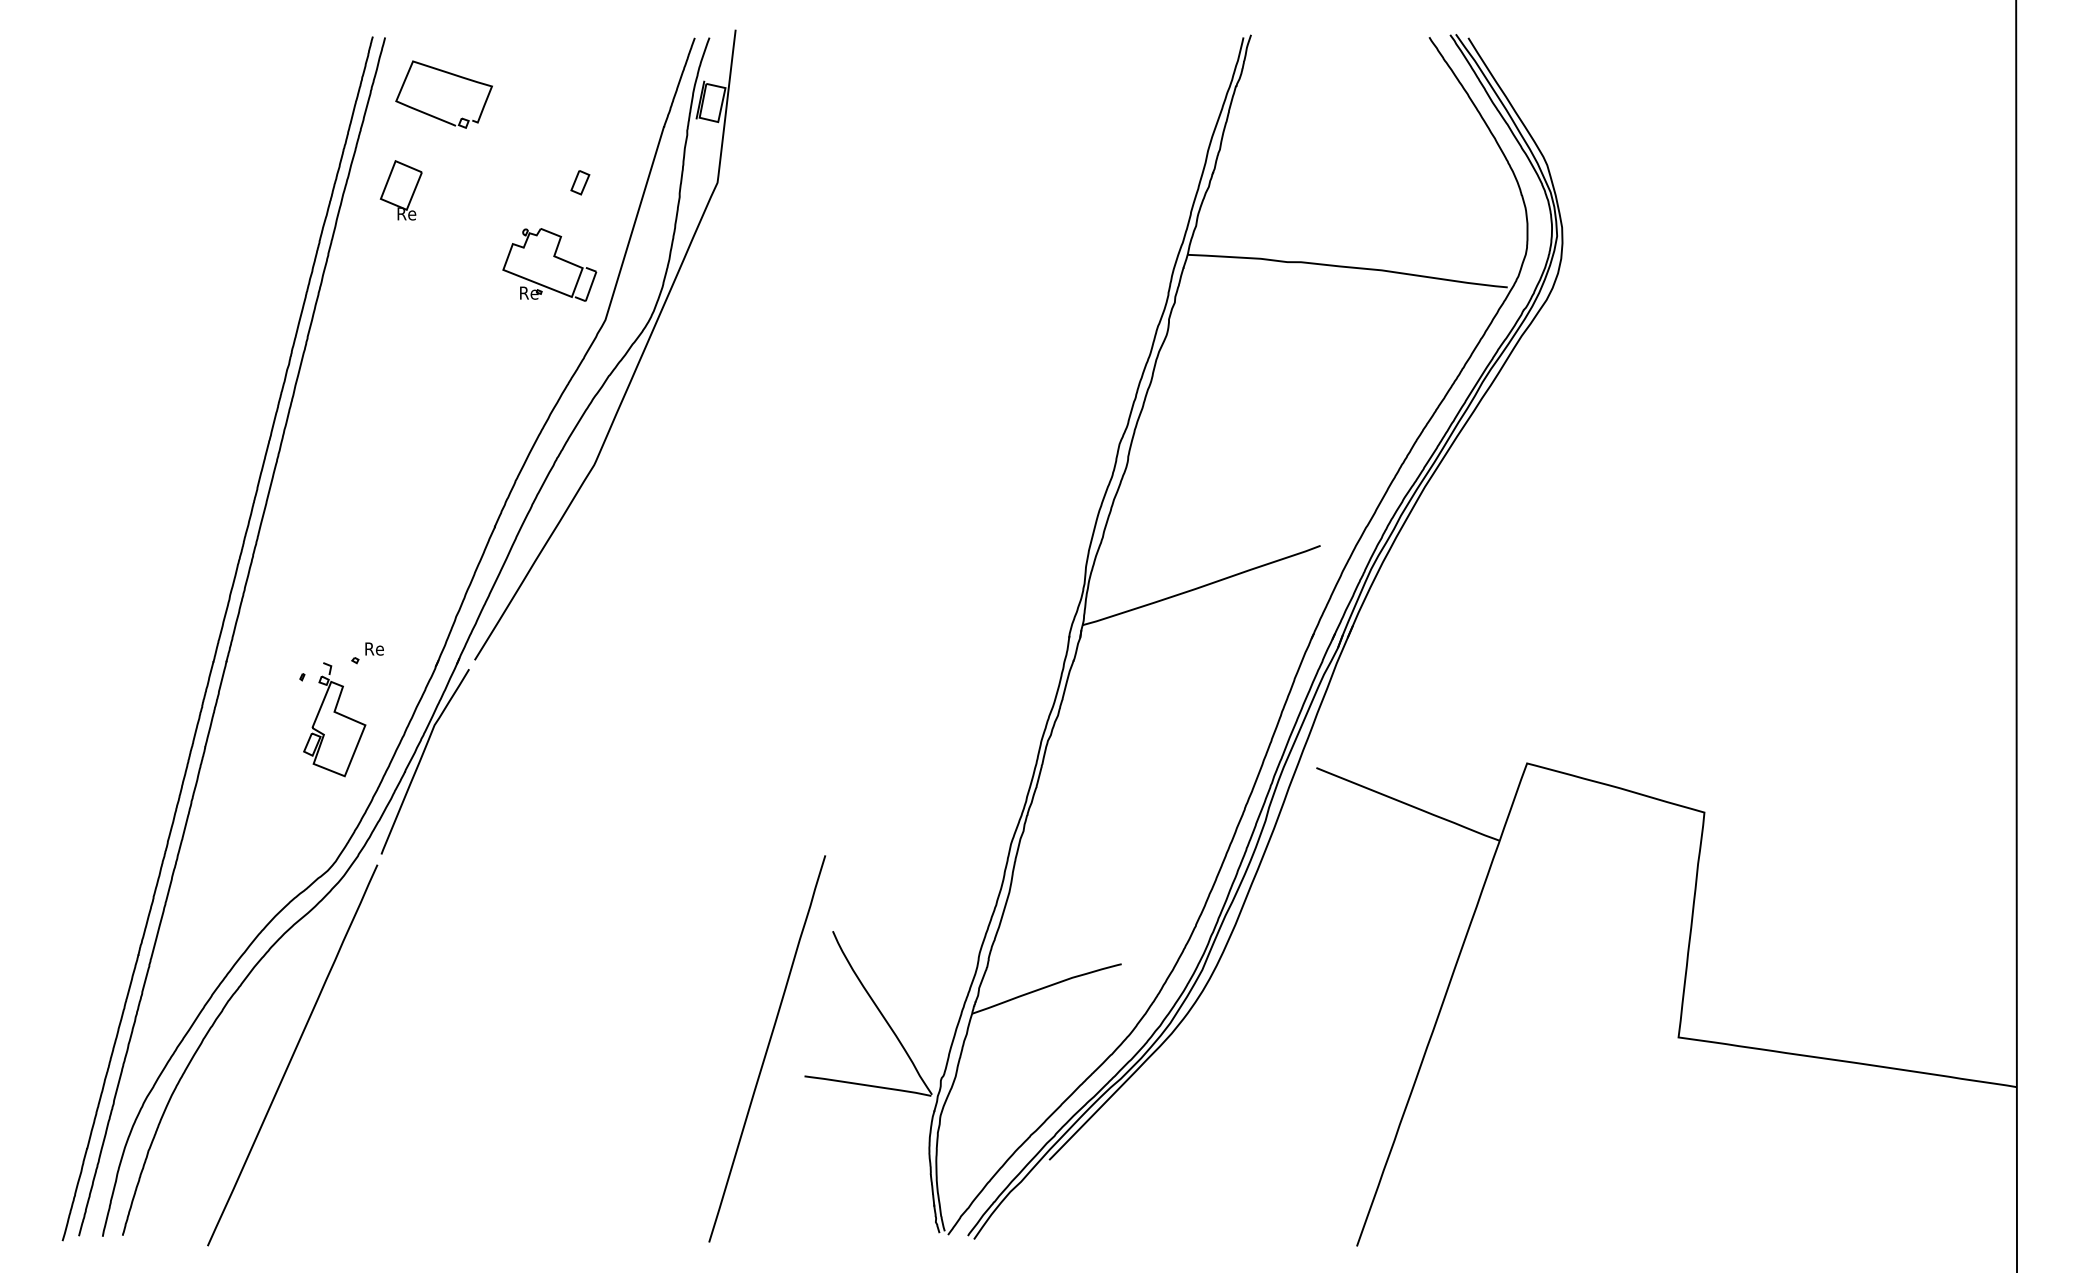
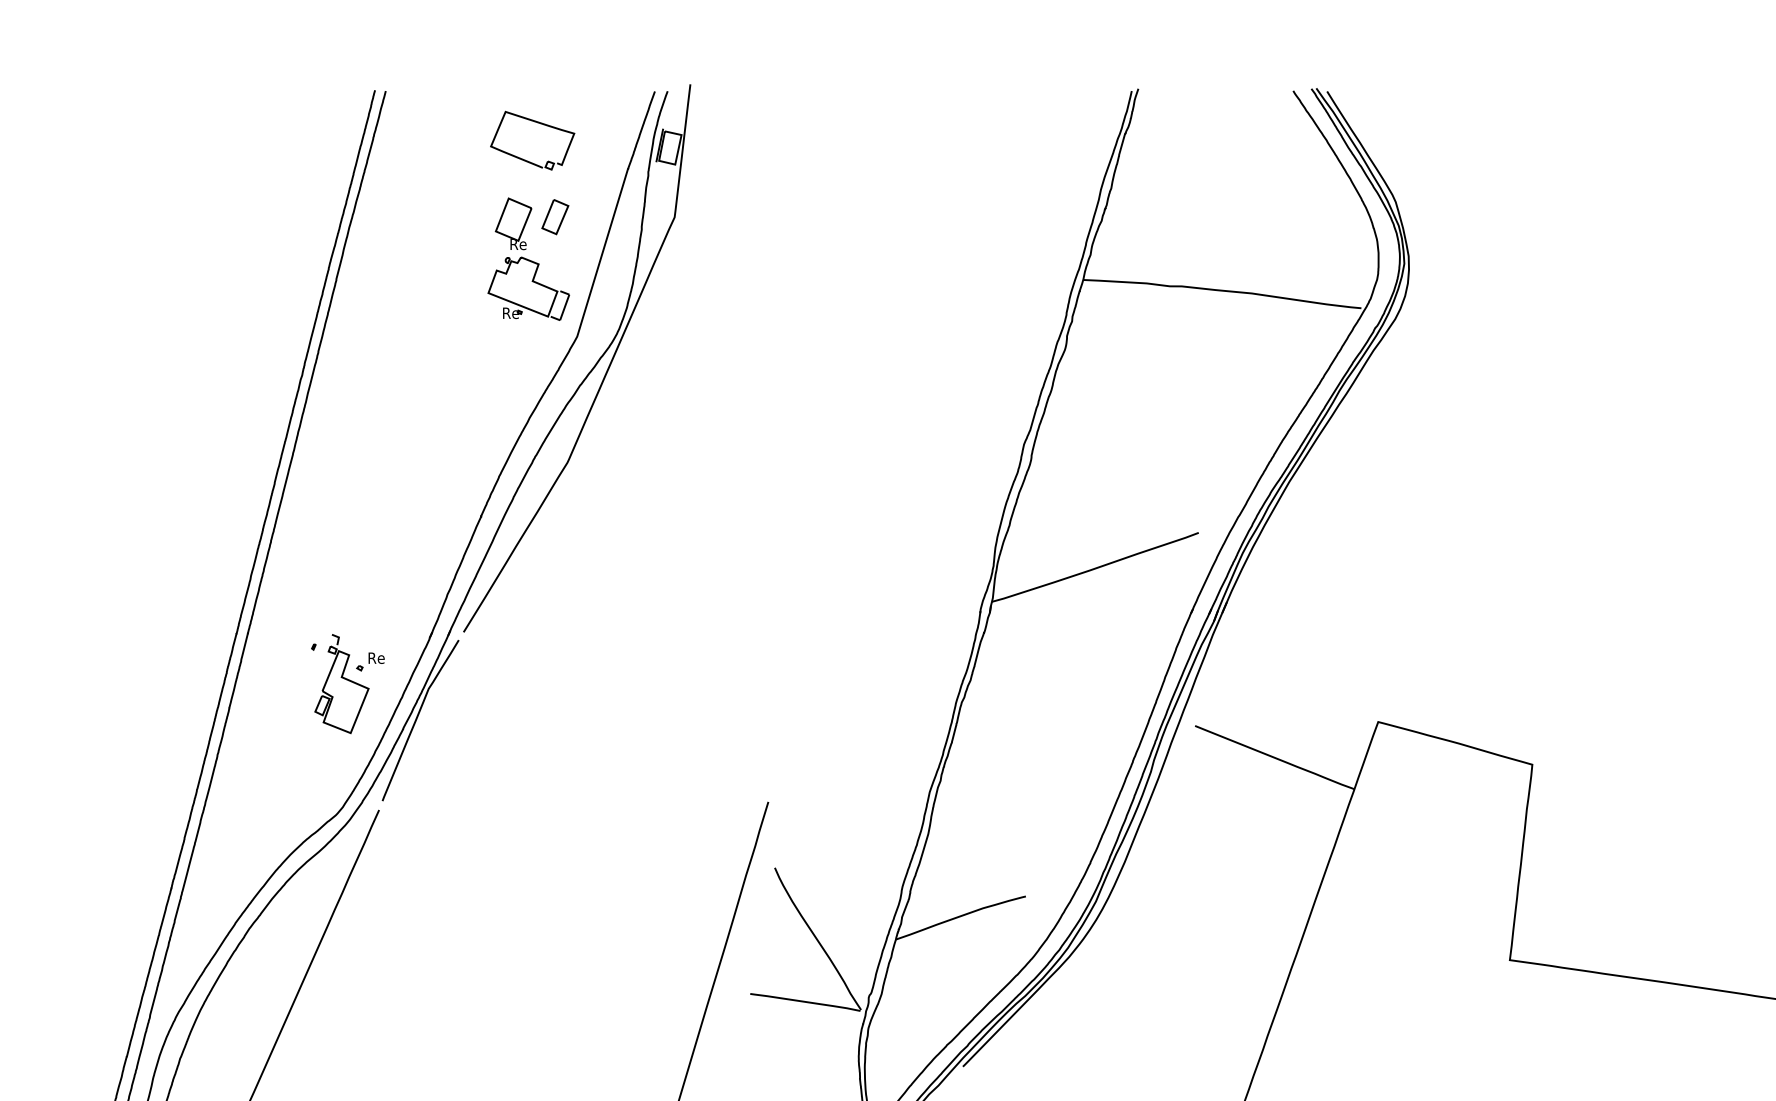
part: (449, 74) -> (537, 123), moved
part: (580, 182) -> (555, 217), size x1.67
part: (400, 190) -> (512, 224), moved
part: (367, 653) -> (370, 662), moved

